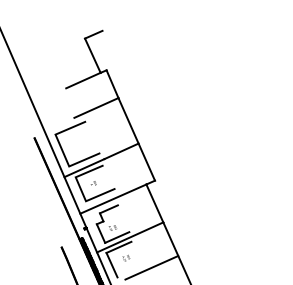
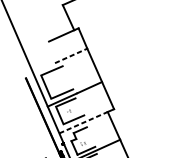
line: (96, 107) -> (71, 55), solid -> dashed
line: (113, 198) -> (83, 122), solid -> dashed

